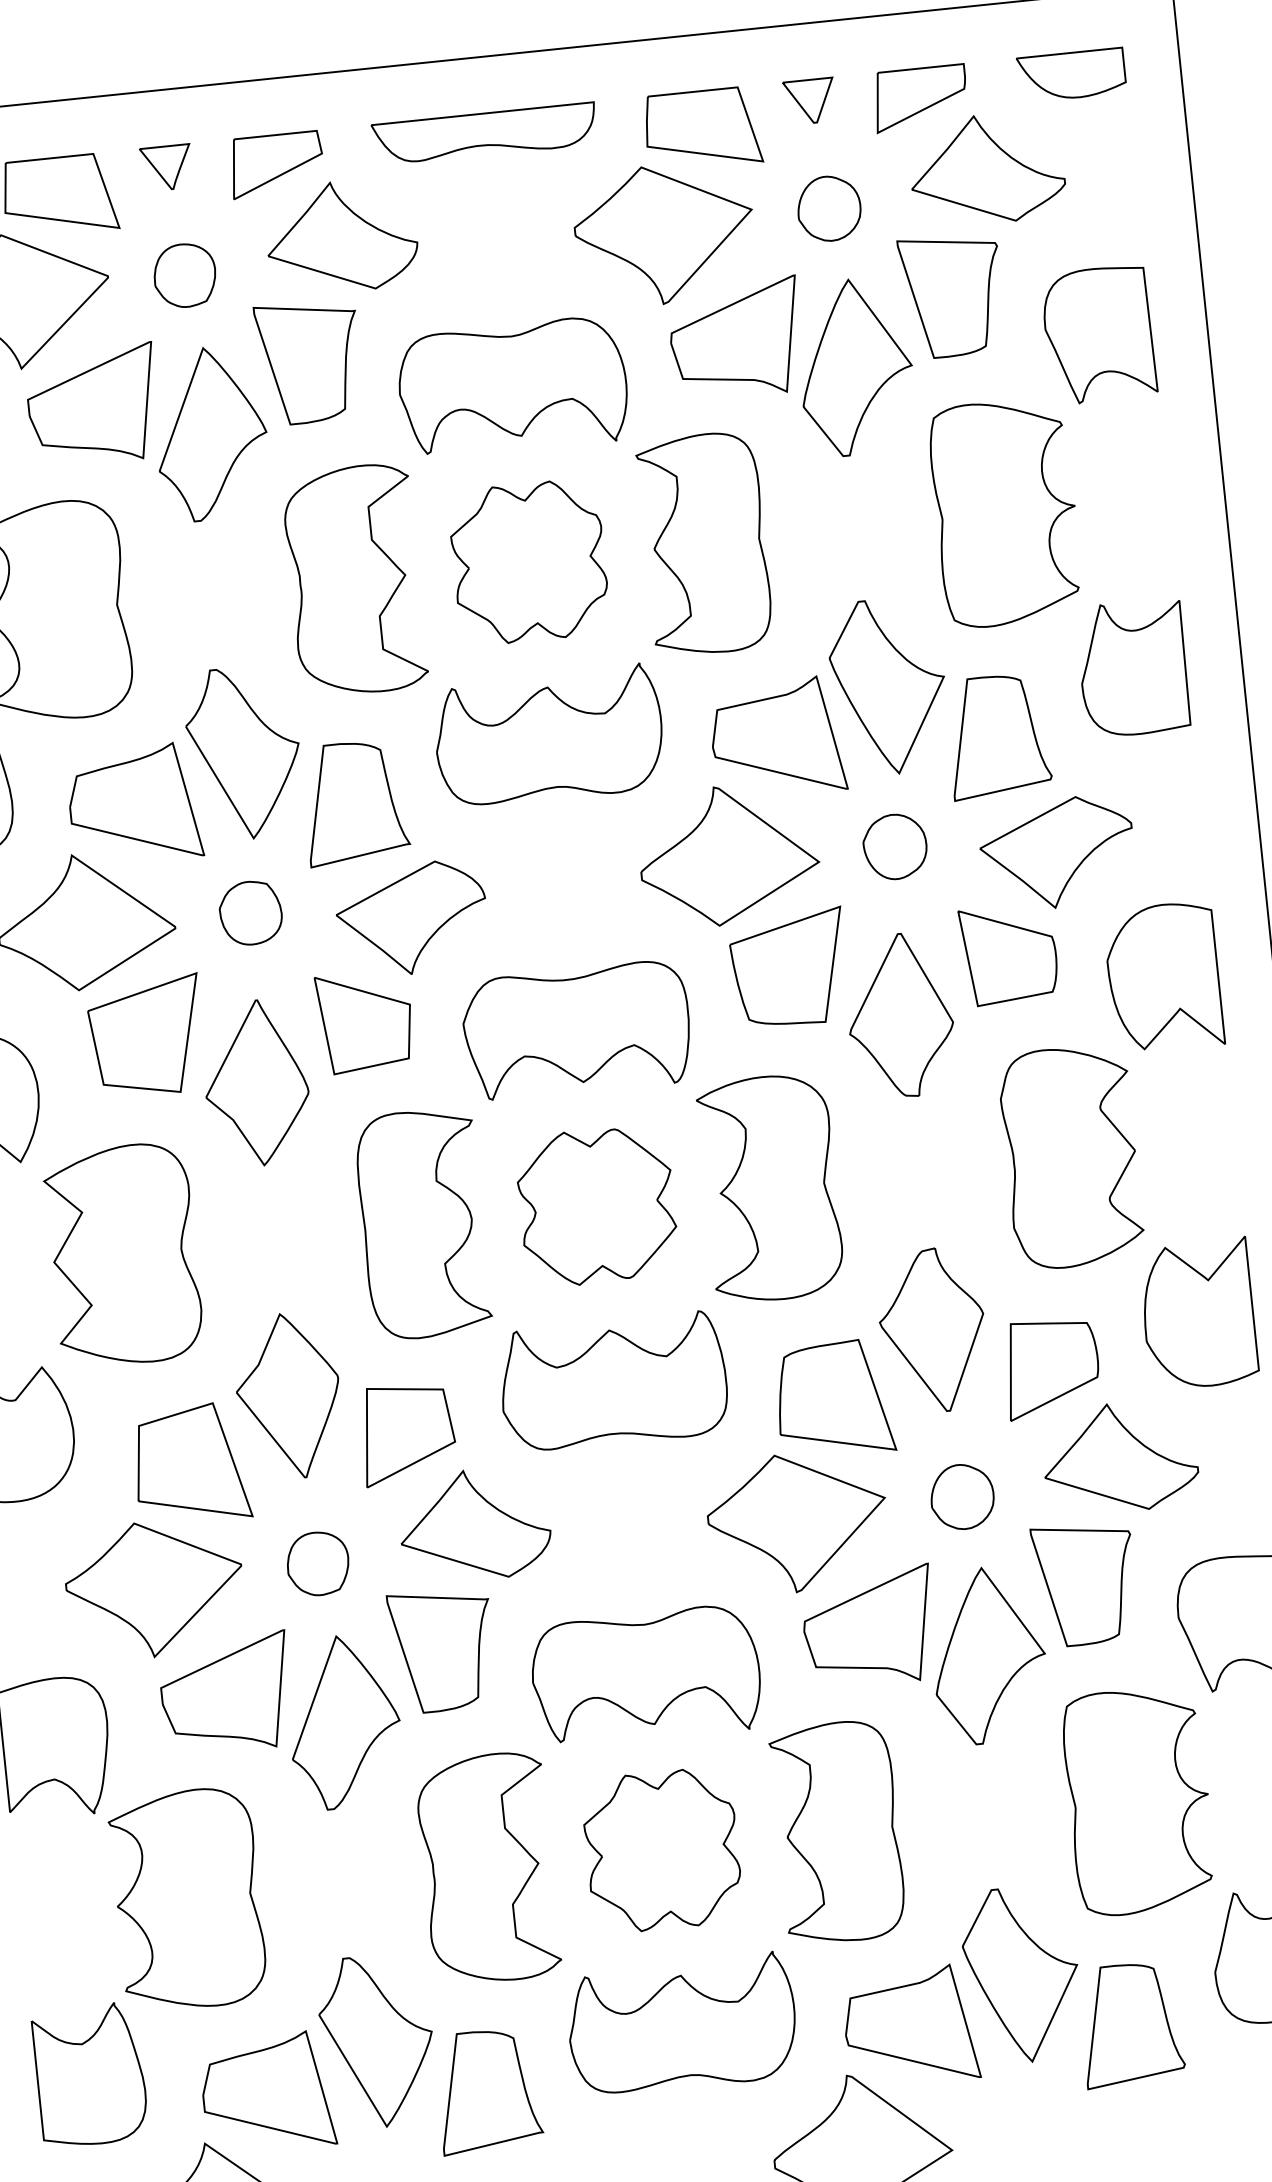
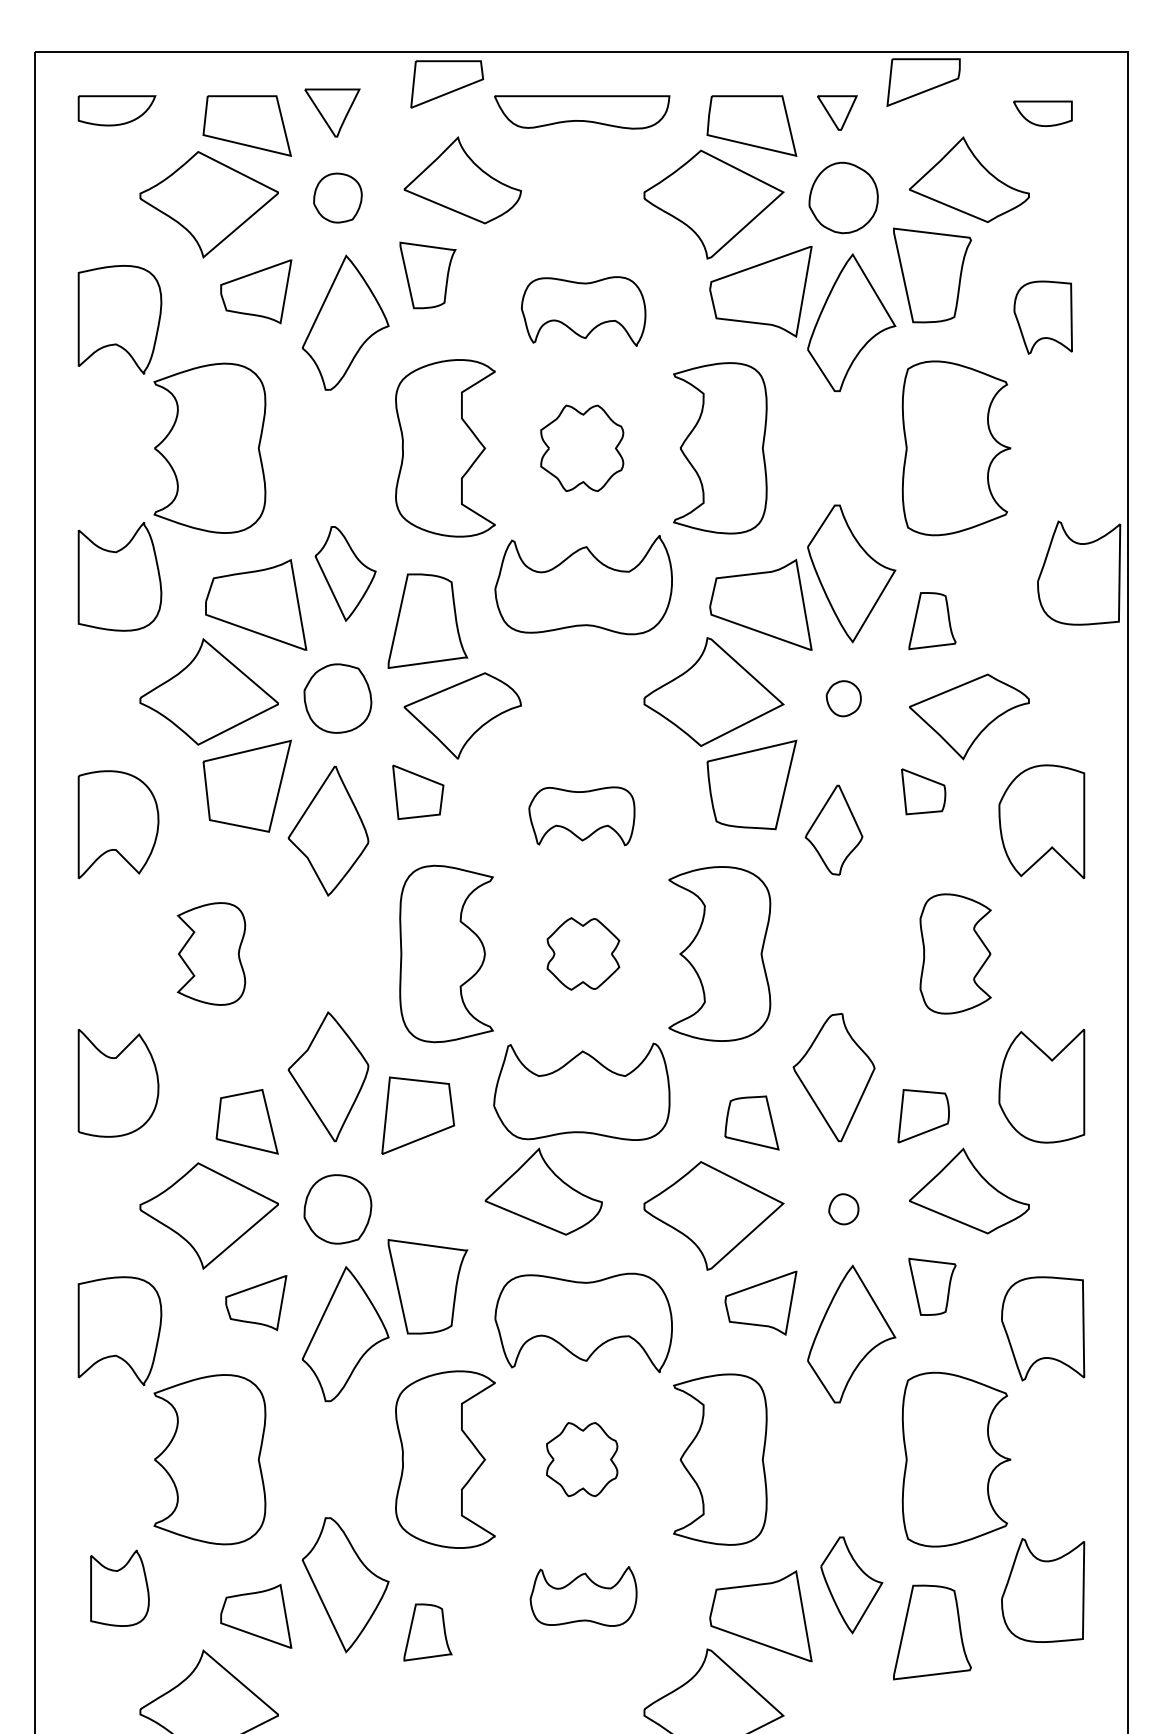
part: (1071, 75) -> (1042, 113), size x0.7
part: (920, 98) -> (923, 82), moved
part: (277, 164) -> (447, 84), moved
part: (166, 167) -> (332, 112), size x1.4
part: (828, 208) -> (843, 197), size x1.4
part: (1099, 334) -> (1043, 317), size x0.7
part: (309, 362) -> (427, 275), size x0.7
part: (512, 387) -> (583, 311), size x0.7
part: (93, 405) -> (256, 291), size x0.7
part: (528, 562) -> (581, 448), size x0.7
part: (1133, 667) -> (1079, 572), moved
part: (997, 735) -> (932, 620), size x0.6
part: (244, 752) -> (345, 573), size x0.7
part: (894, 846) -> (843, 698), size x0.7
part: (250, 913) -> (337, 698), size x1.4
part: (1009, 954) -> (923, 791), size x0.6
part: (899, 1014) -> (833, 829), size x0.7
part: (365, 1022) -> (418, 792), size x0.7
part: (576, 1031) -> (581, 816), size x0.6
part: (1071, 1156) -> (955, 953), size x0.7
part: (597, 1205) -> (583, 953), size x0.6
part: (123, 1254) -> (211, 953), size x0.6
part: (1051, 1367) -> (923, 1115), size x0.7
part: (833, 1398) -> (751, 1122), size x0.6
part: (190, 1463) -> (246, 1121), size x0.7
part: (962, 1497) -> (843, 1209), size x0.6
part: (474, 1524) -> (543, 1191), moved
part: (317, 1564) -> (337, 1209), size x1.4
part: (1085, 1583) -> (932, 1286), size x0.6
part: (868, 1628) -> (760, 1303), size x0.7
part: (226, 1693) -> (256, 1302), size x0.6
part: (661, 1850) -> (581, 1459), size x0.6
part: (1021, 1975) -> (851, 1585), size x0.7
part: (681, 2024) -> (583, 1596), size x0.6
part: (89, 2075) -> (119, 1588), size x0.7
part: (487, 2091) -> (427, 1632), size x0.6
part: (267, 2093) -> (256, 1616), size x0.7

